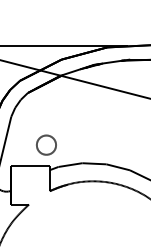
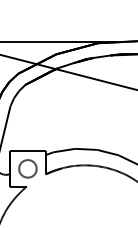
part: (46, 144) -> (27, 168), moved

